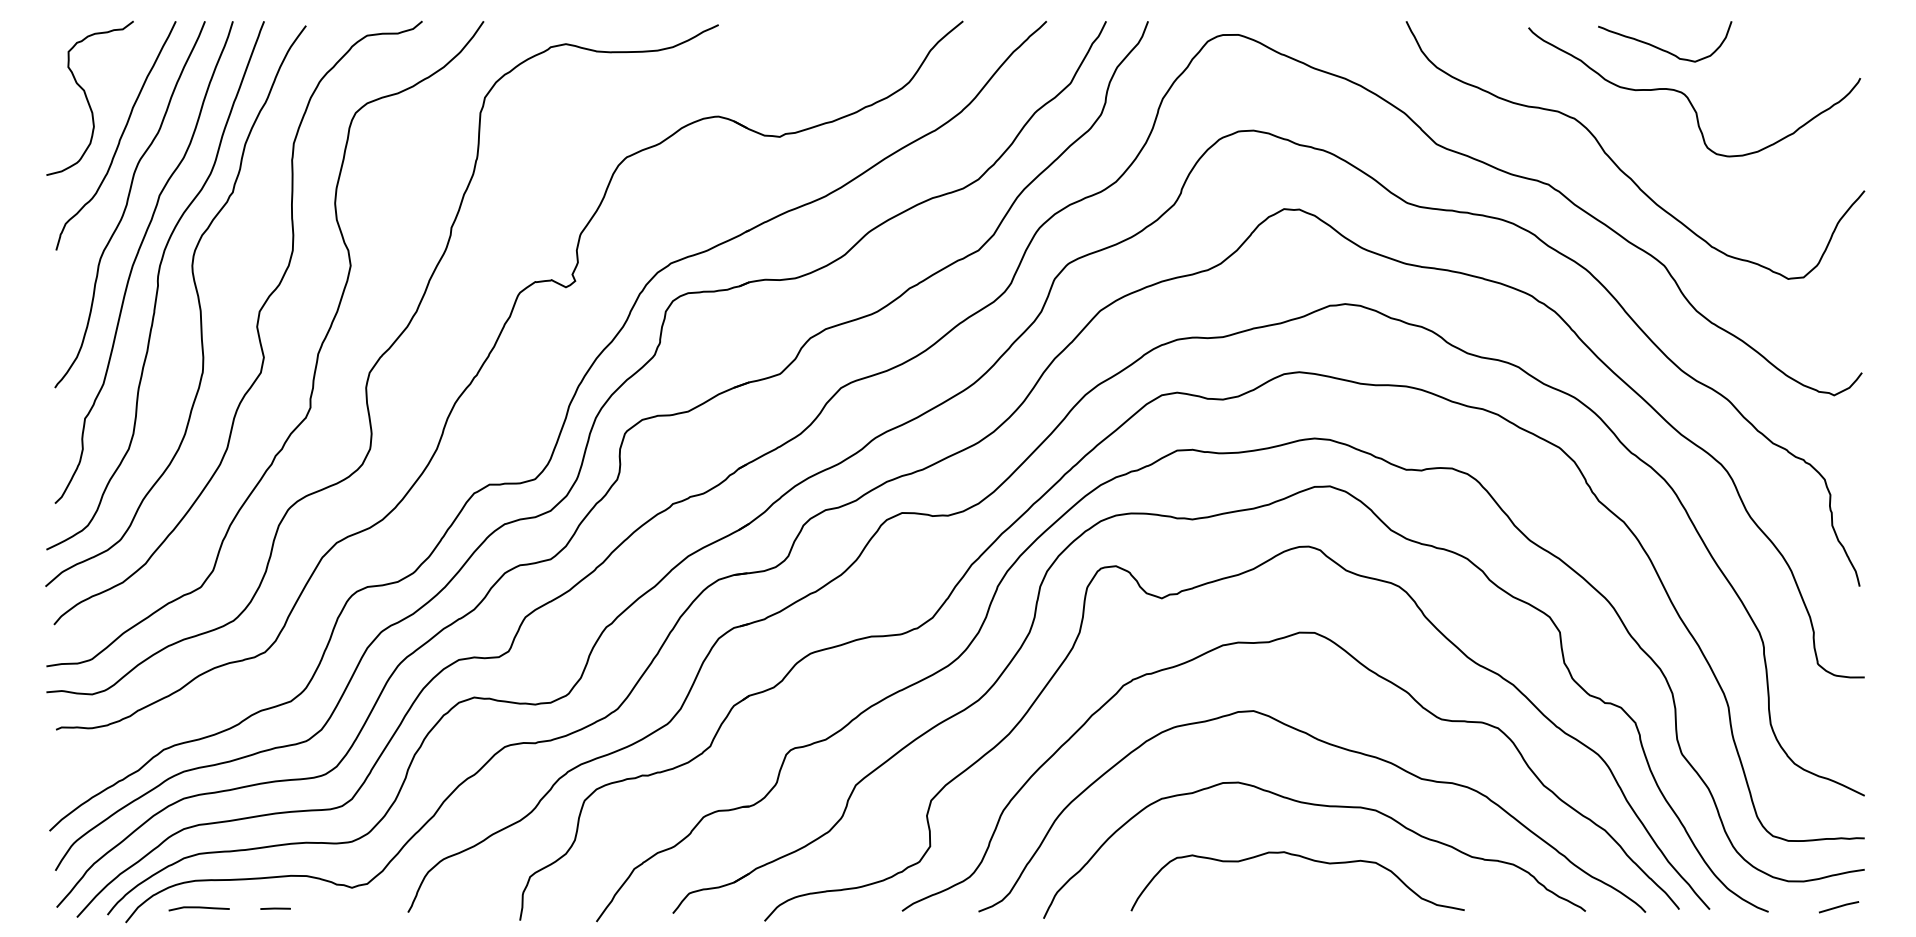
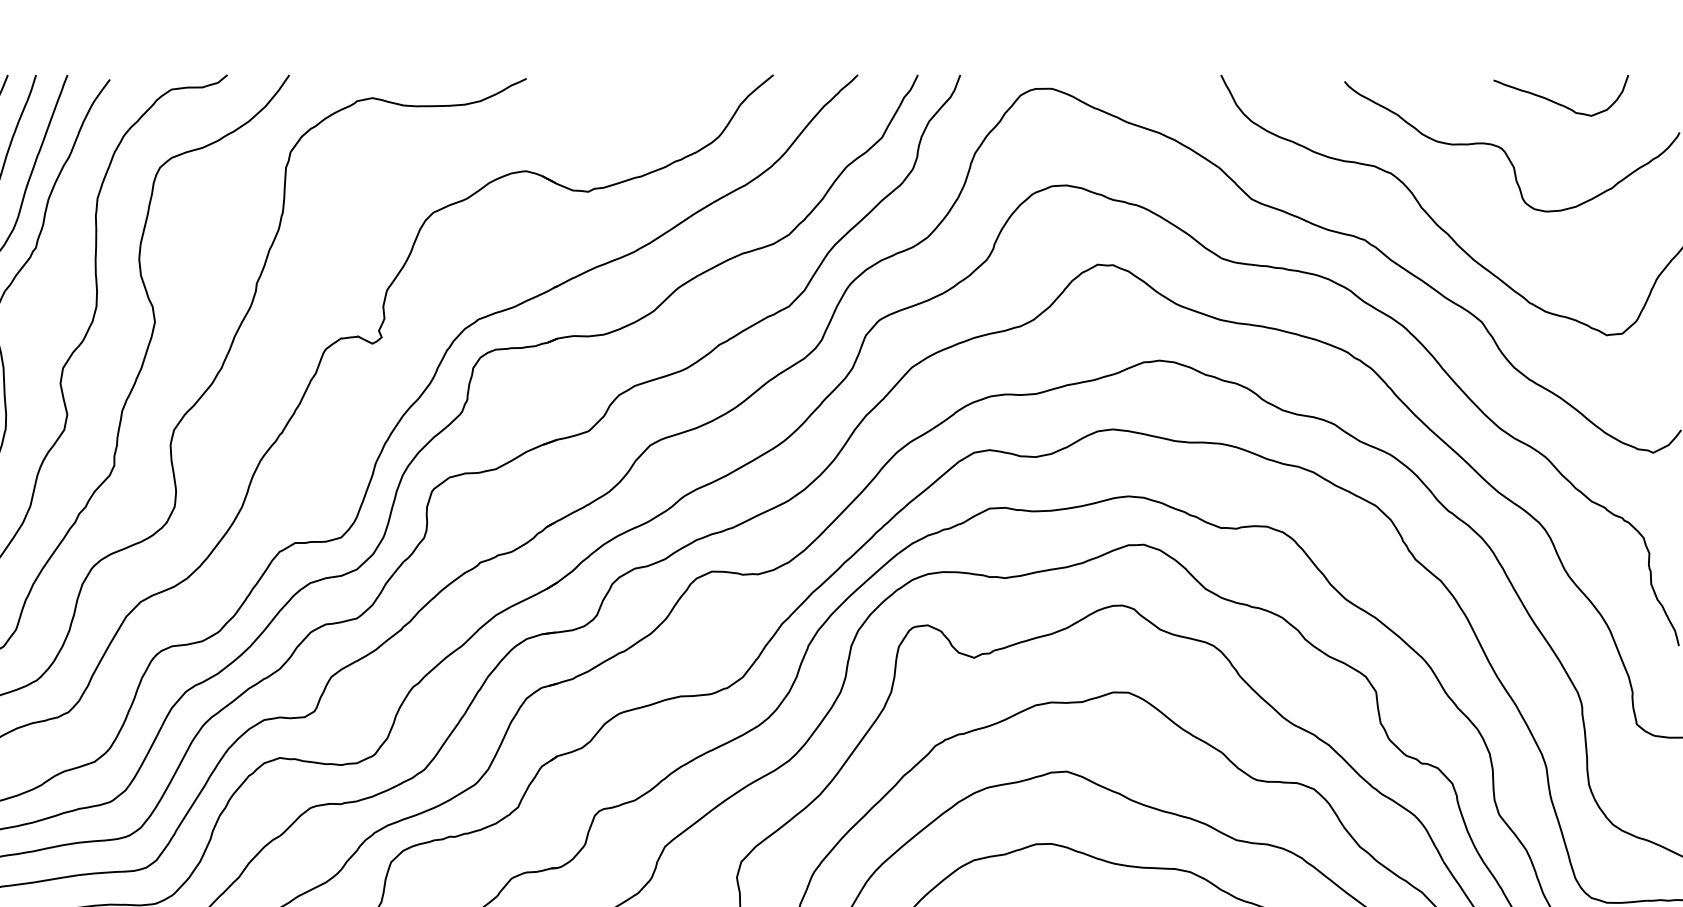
curve: (1661, 48) -> (1557, 102), moved

